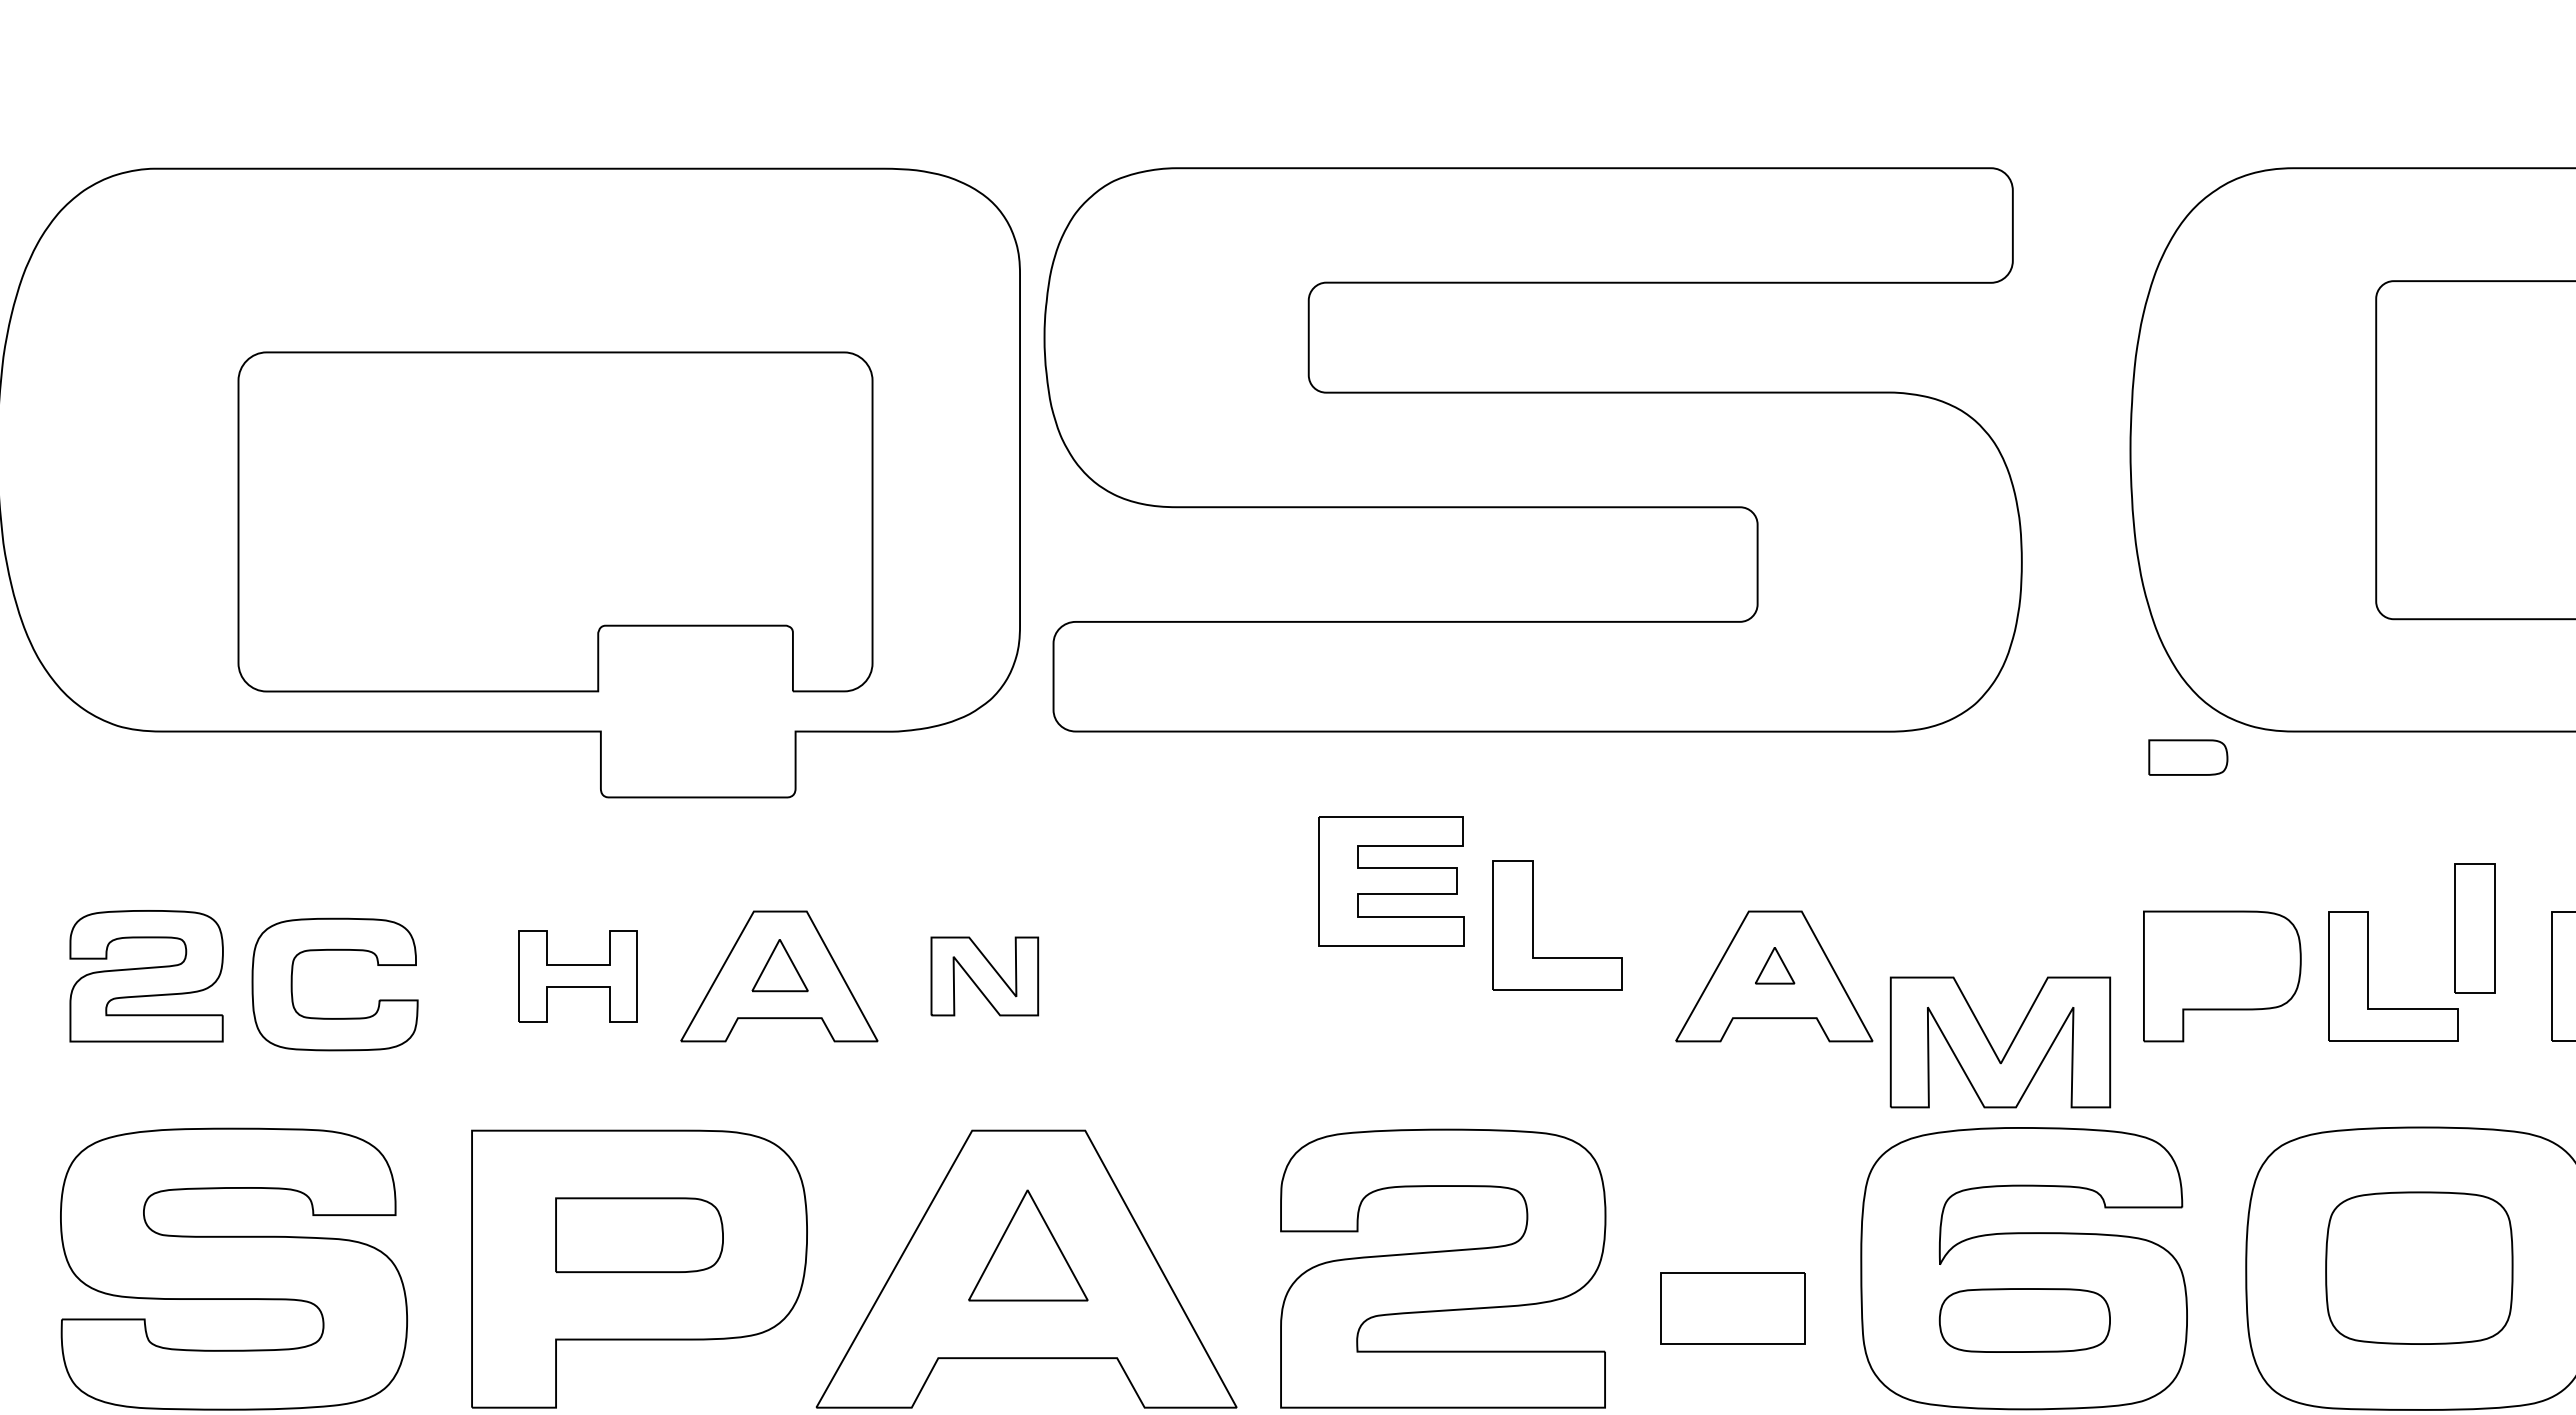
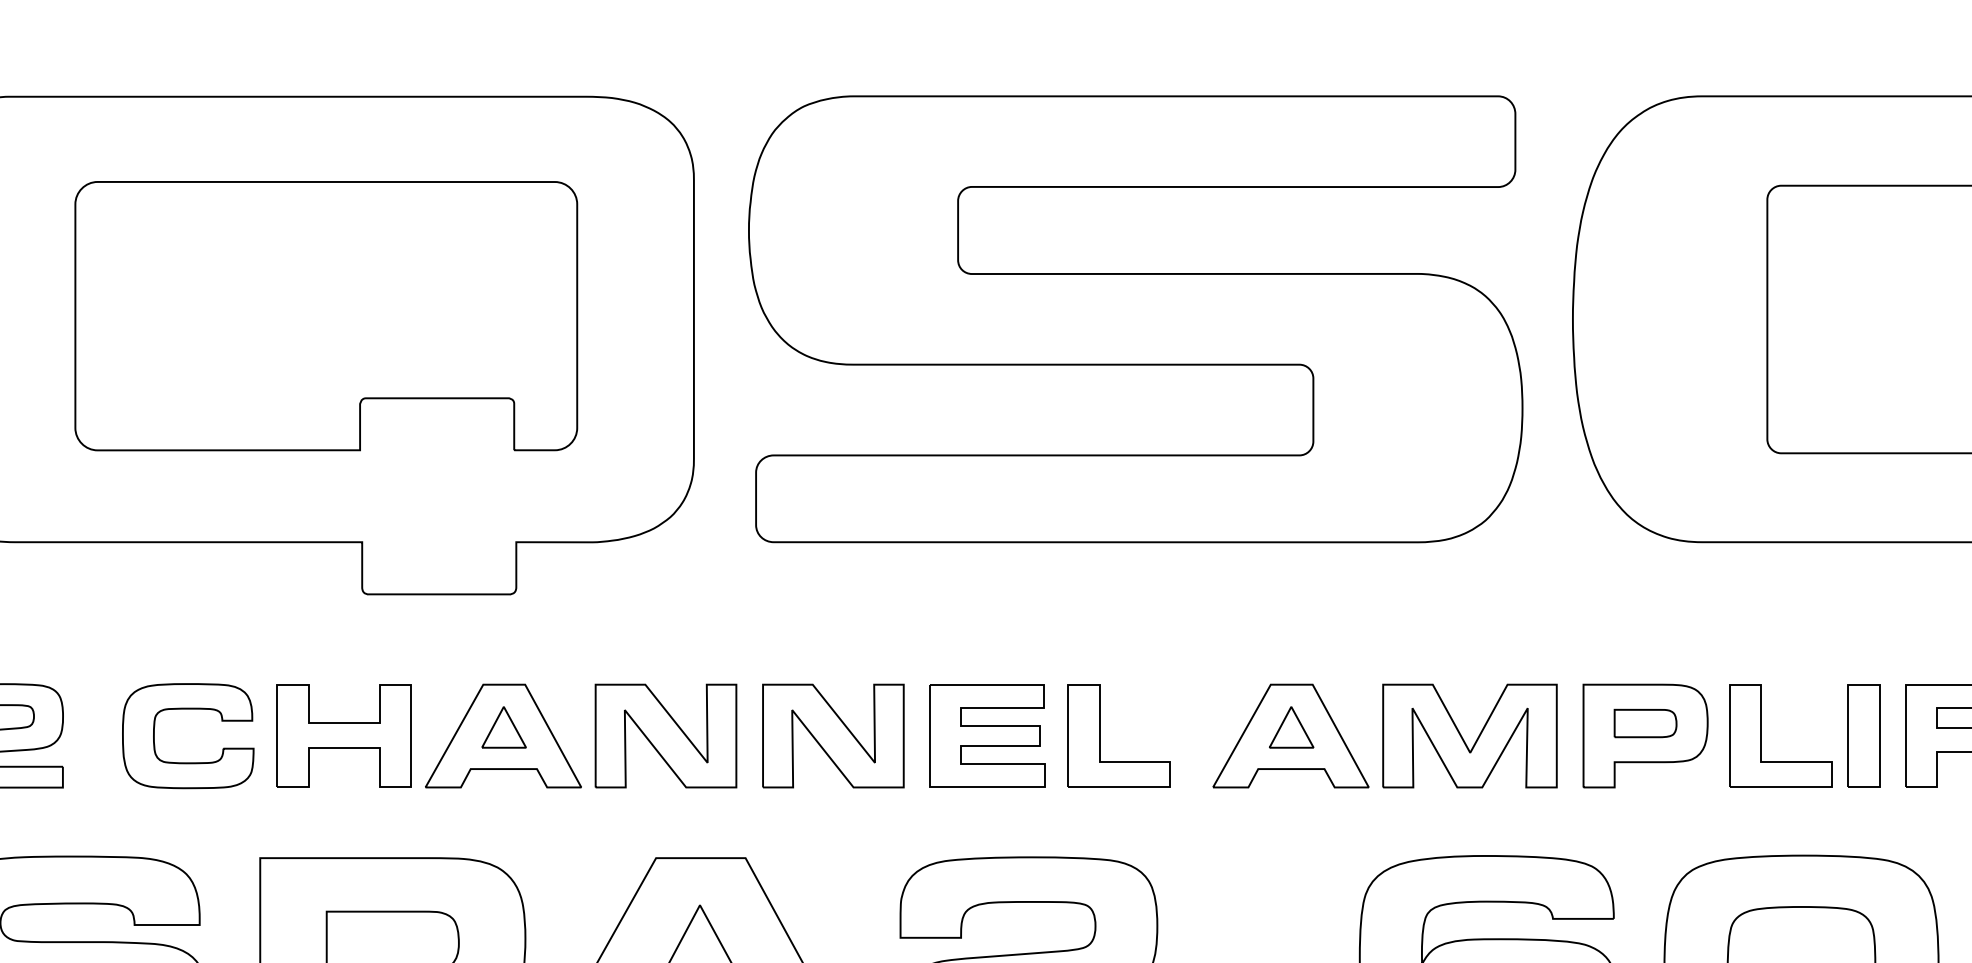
part: (1532, 449) -> (1135, 318), moved
part: (555, 521) -> (326, 315), moved
part: (2188, 757) -> (1645, 723), moved
part: (1391, 881) -> (987, 736), moved
part: (1533, 925) -> (1100, 736), moved
part: (2474, 928) -> (1863, 736), moved
part: (1774, 965) -> (1291, 727), size x1.43
part: (578, 976) -> (344, 736), size x1.43
part: (984, 976) -> (665, 736), size x1.67
part: (1195, 976) -> (832, 736), added
part: (326, 1017) -> (181, 762), moved
part: (1992, 1046) -> (1463, 739), moved

